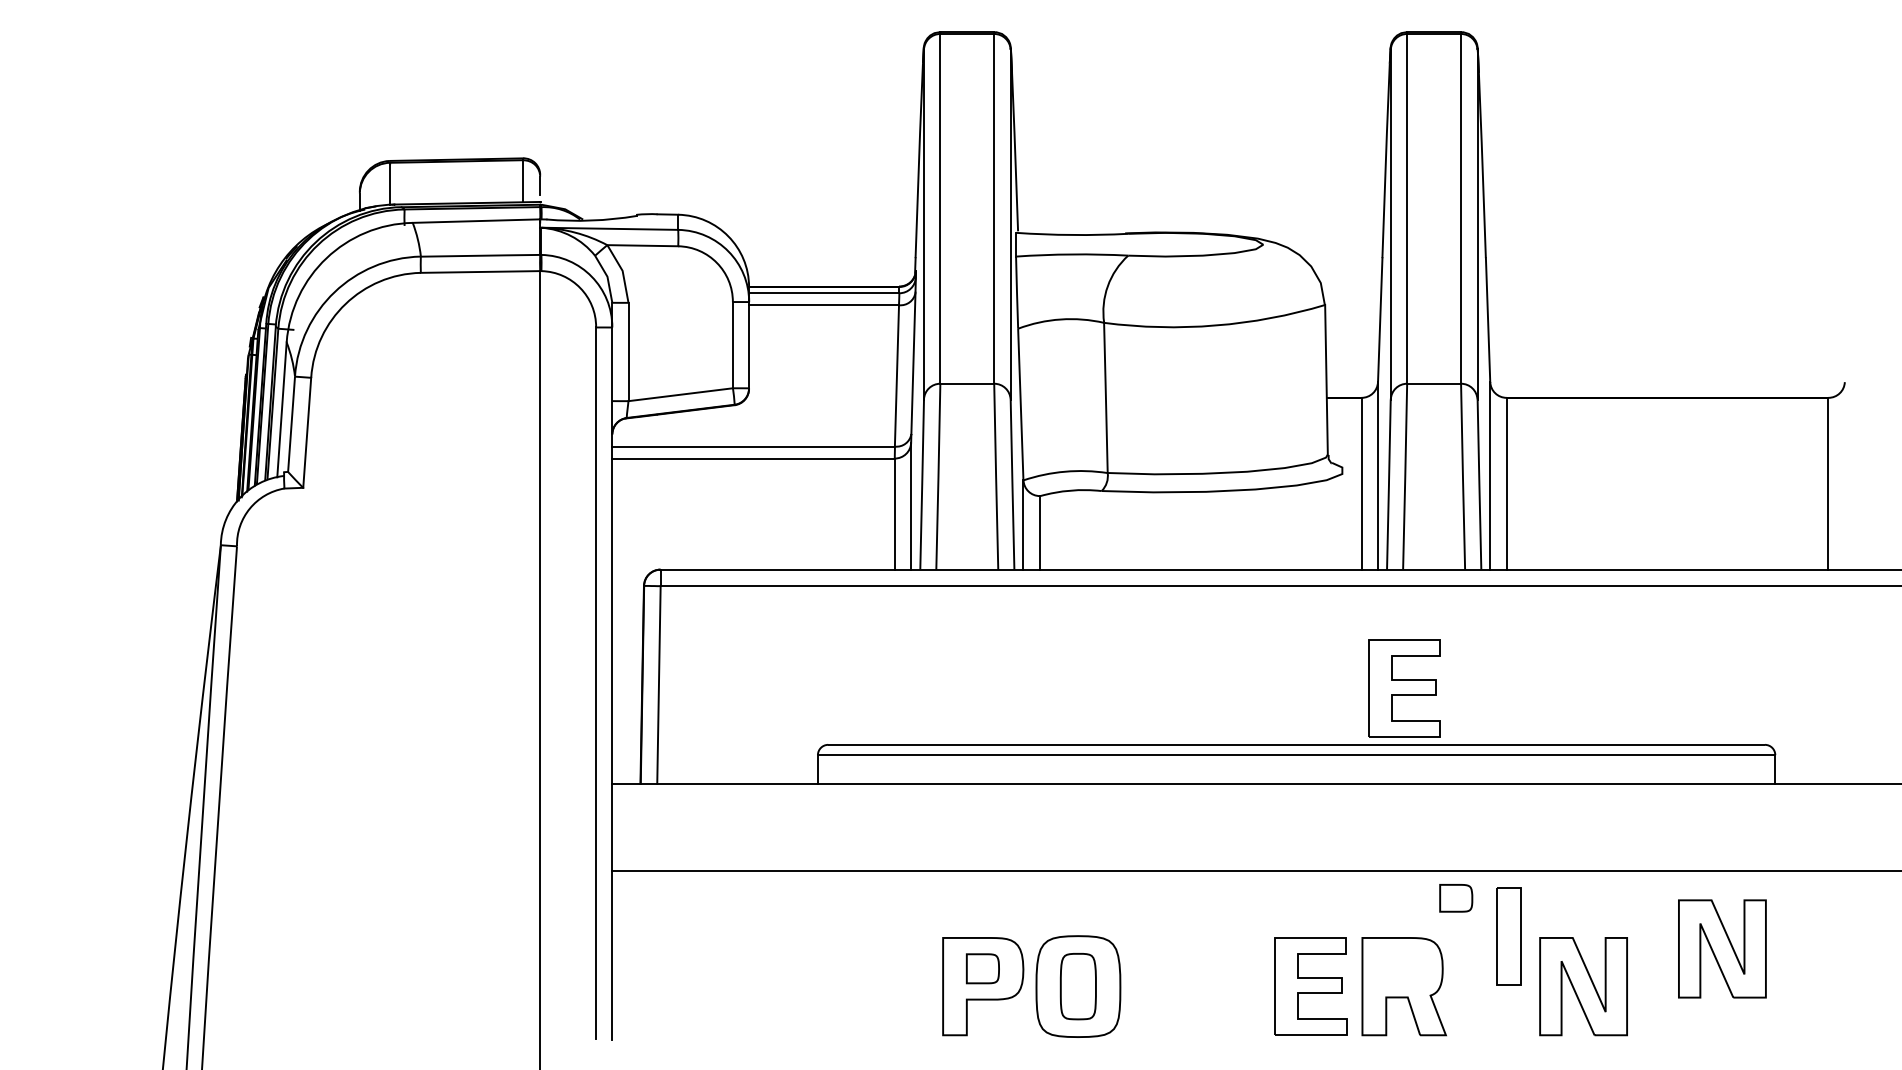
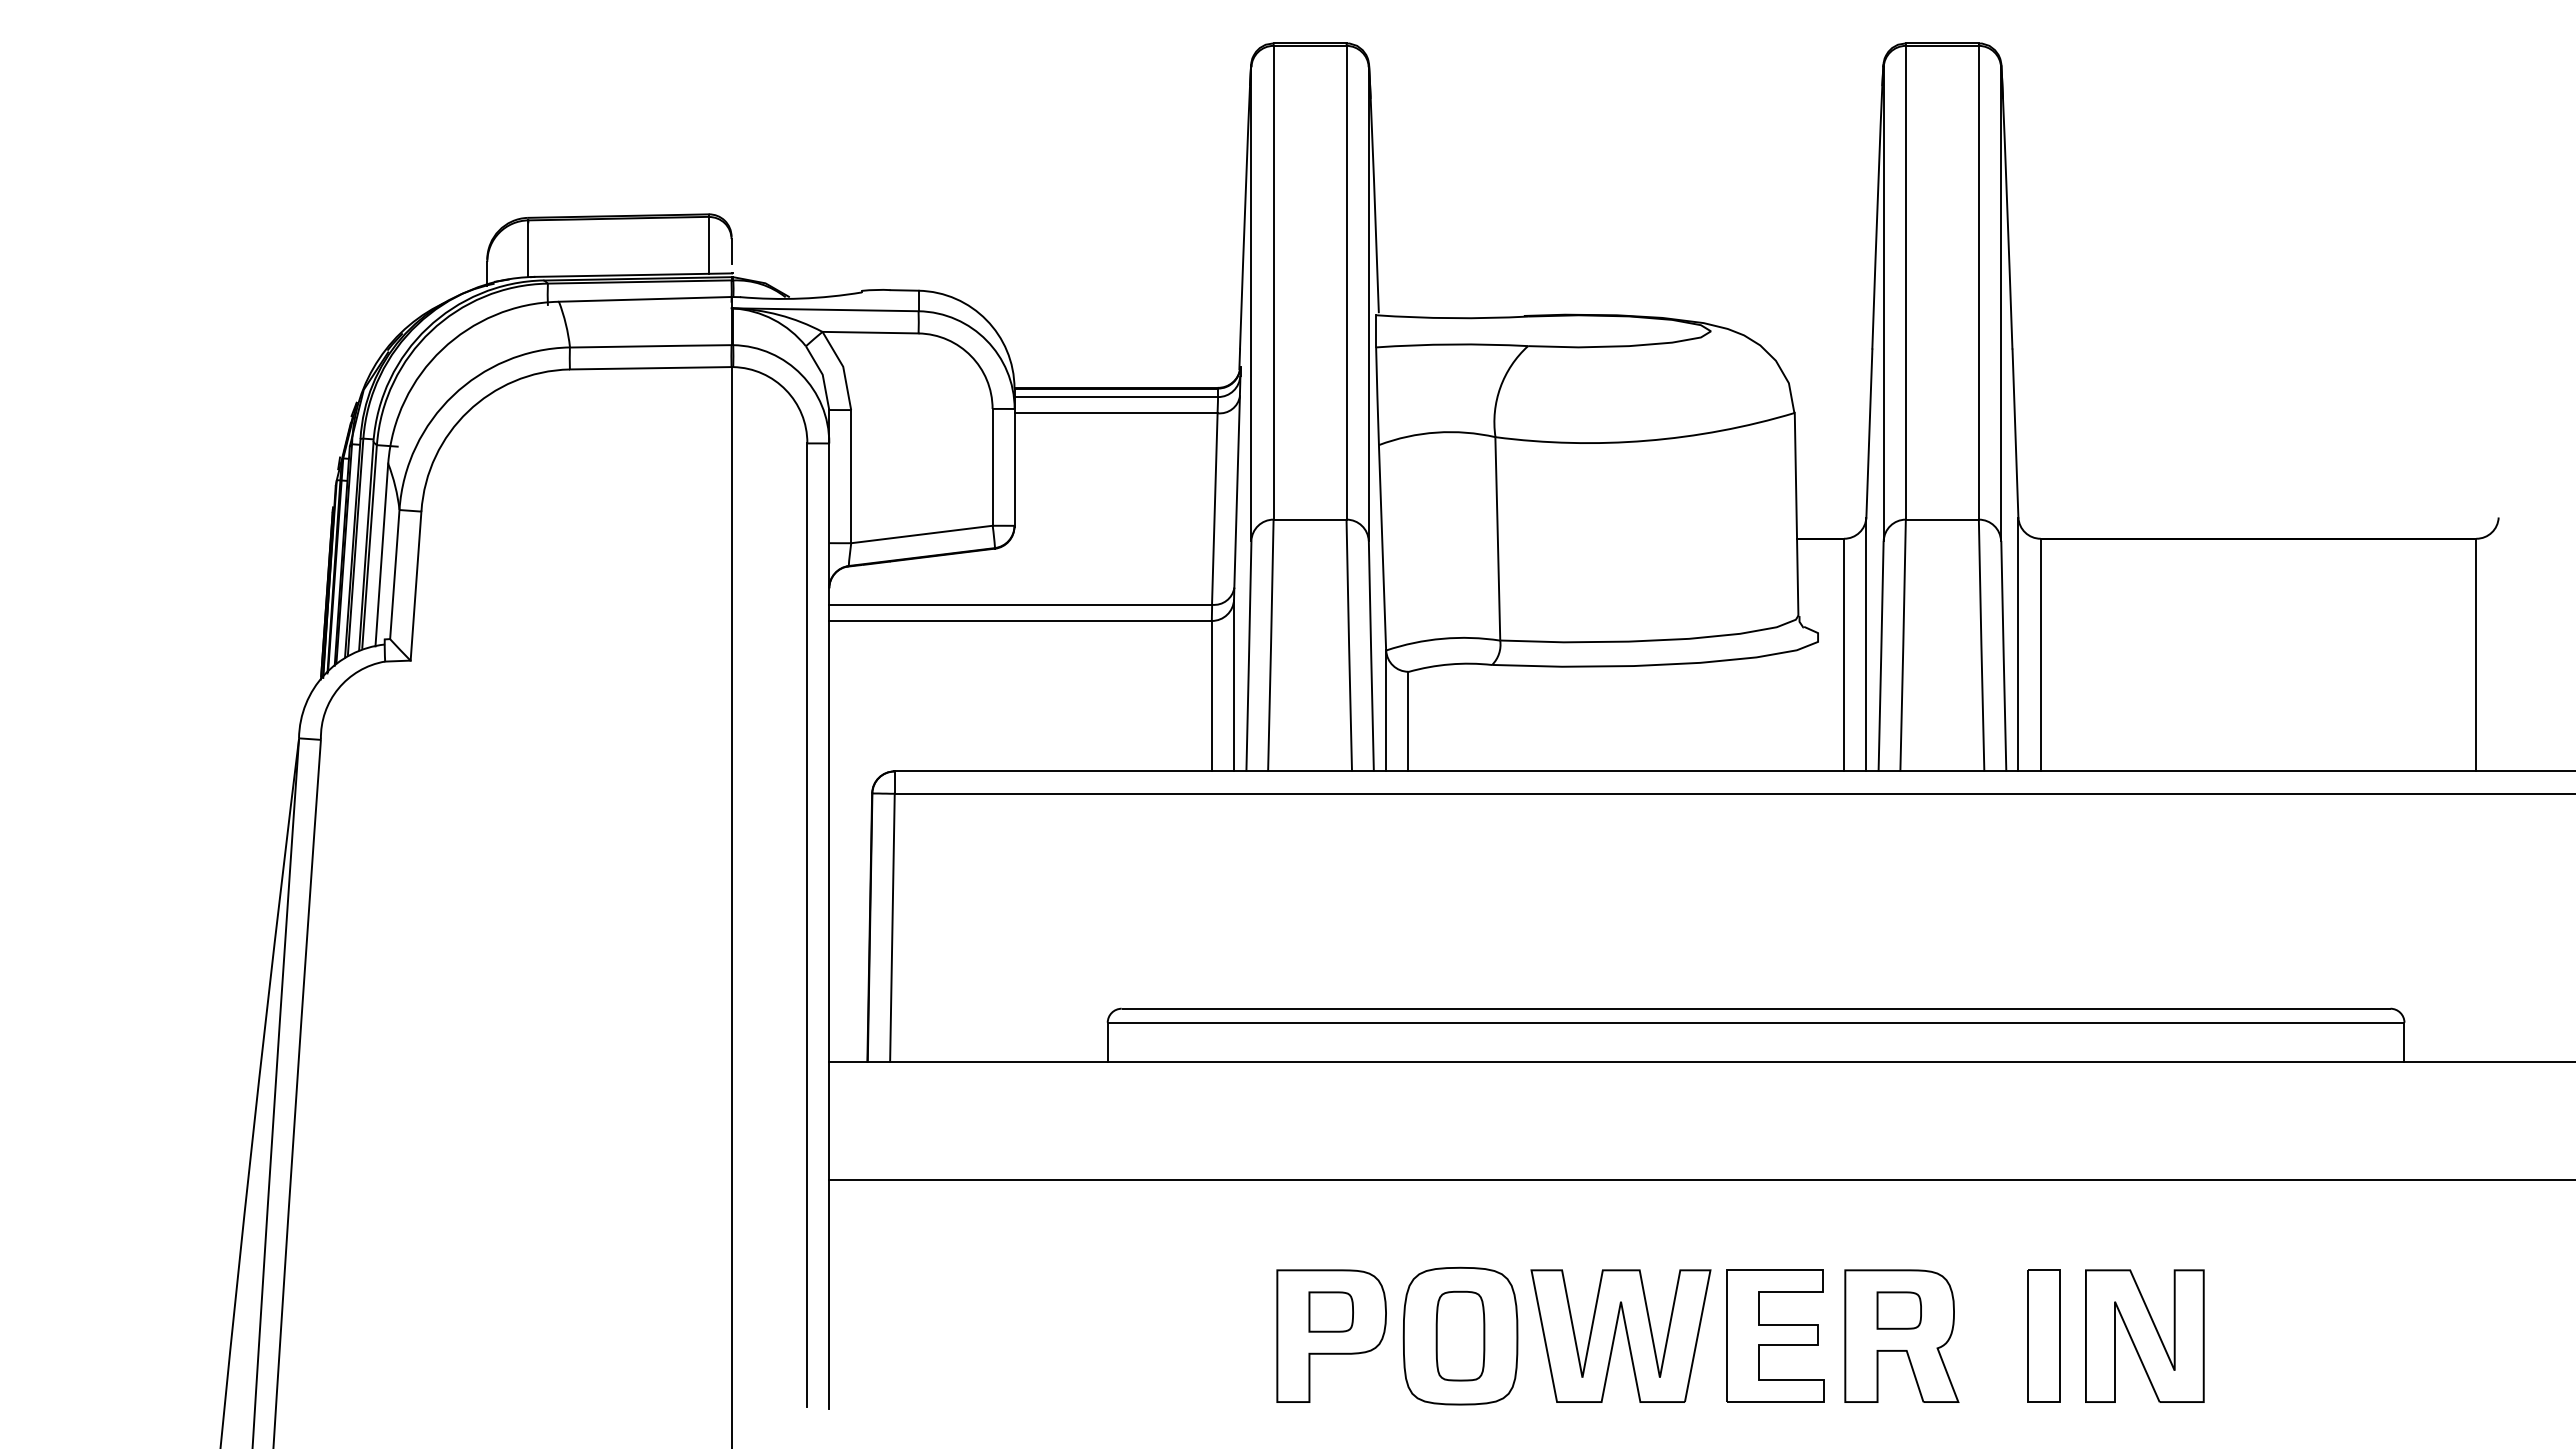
part: (1404, 687) -> (1902, 931), removed
part: (1455, 898) -> (1898, 1310), moved
part: (1508, 935) -> (2043, 1335), moved
part: (1722, 948) -> (2332, 1284), removed
part: (1196, 986) -> (1620, 1335), added

